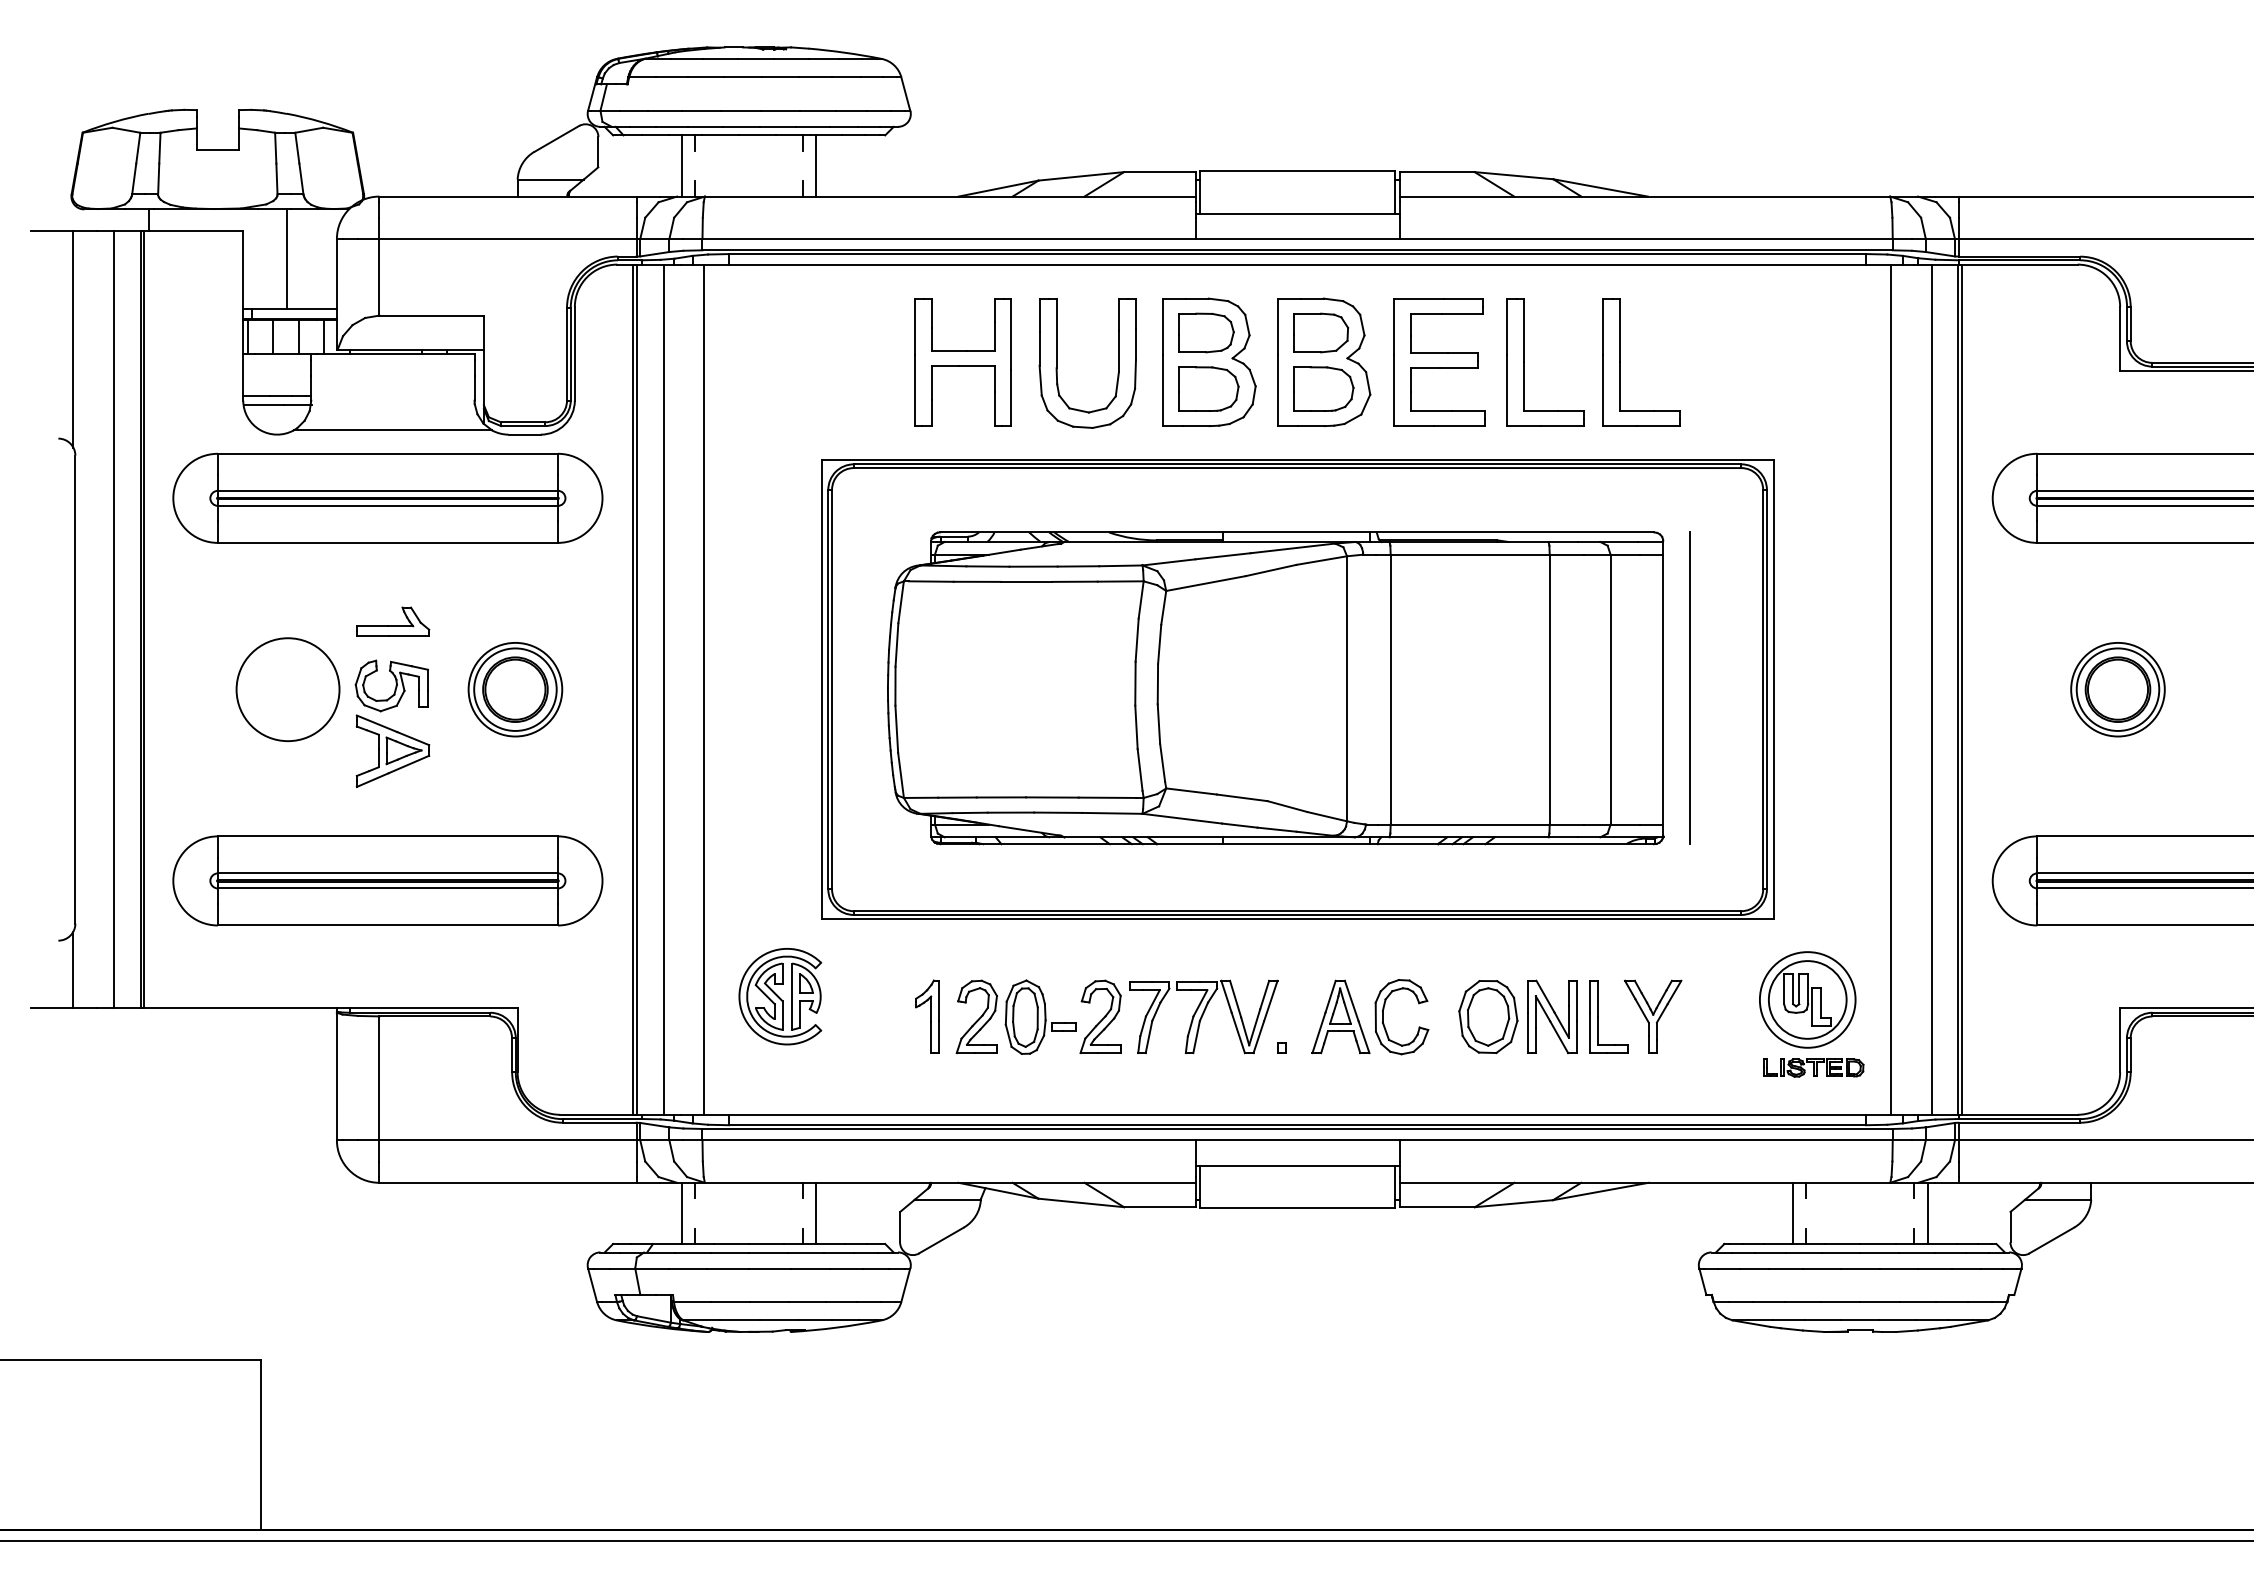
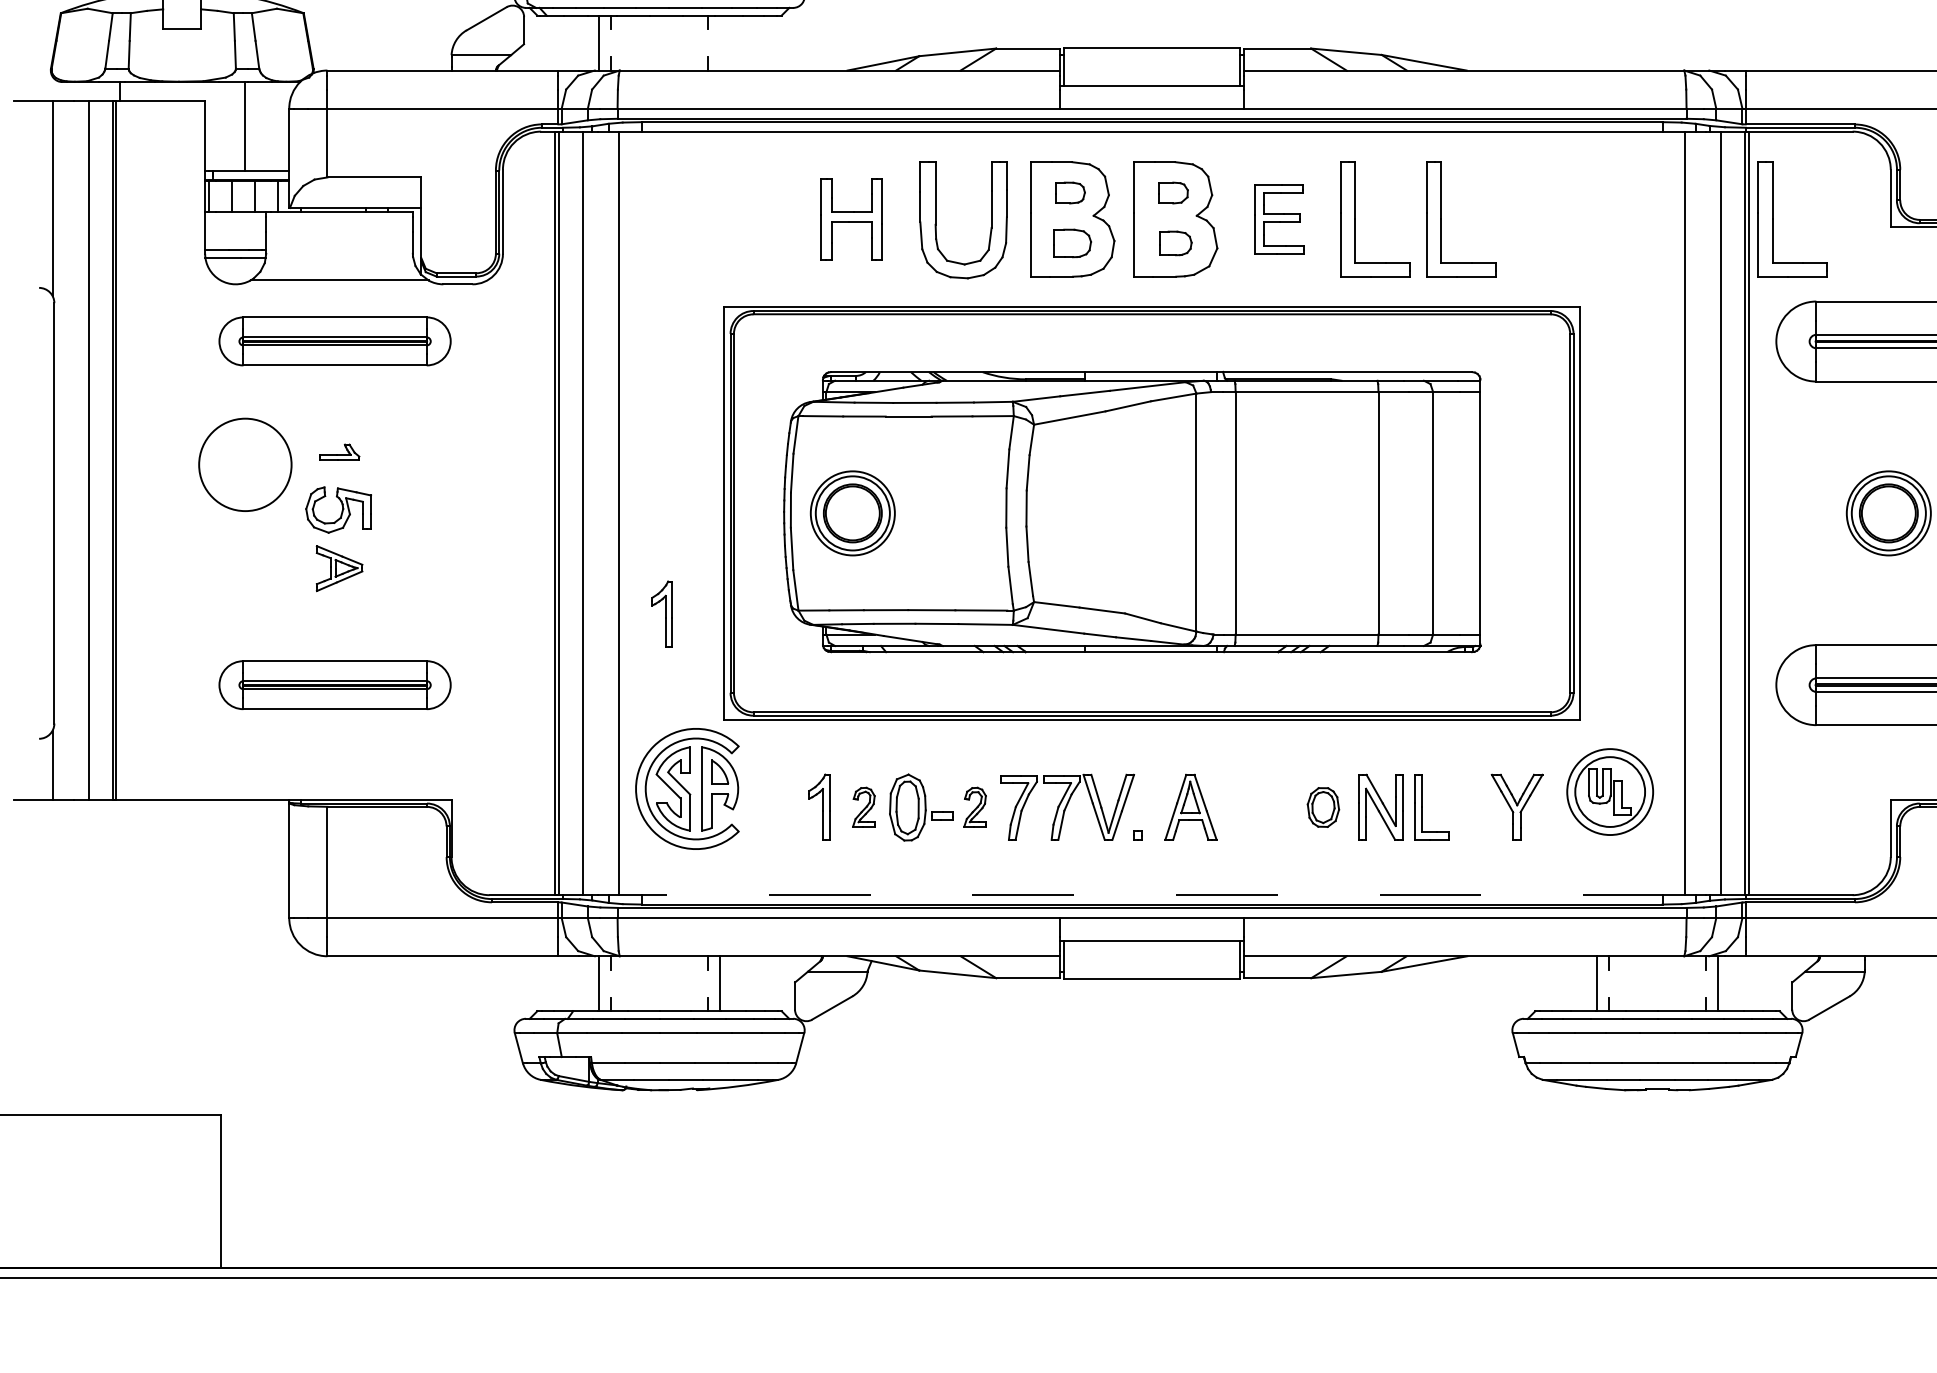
line: (816, 165) -> (719, 42), removed
part: (1206, 332) -> (1070, 192), size x0.6
part: (1321, 332) -> (1173, 192), size x0.6
part: (962, 362) -> (851, 219), size x0.7
part: (1439, 362) -> (1279, 219), size x0.6
part: (1989, 362) -> (1773, 219), added
part: (1208, 388) -> (1072, 242), size x0.7
part: (1323, 388) -> (1175, 242), size x0.6
part: (387, 497) -> (334, 340), size x0.6
part: (393, 621) -> (340, 452), size x0.6
line: (1689, 687) -> (1504, 511), removed
circle: (287, 689) -> (244, 464), moved
part: (515, 689) -> (852, 513), moved
part: (392, 750) -> (339, 568), size x0.7
part: (752, 801) -> (662, 613), added
part: (387, 880) -> (334, 684), size x0.6
part: (780, 996) -> (687, 788), size x1.4
part: (976, 1016) -> (863, 806), size x0.6
part: (1100, 1016) -> (975, 806), size x0.6
part: (1653, 1016) -> (1517, 806), moved
part: (1383, 1017) -> (1229, 807), removed
part: (1488, 1017) -> (1323, 807), size x0.6
part: (1813, 1067) -> (1615, 852), removed
line: (1297, 1114) -> (1151, 894), solid -> dashed

